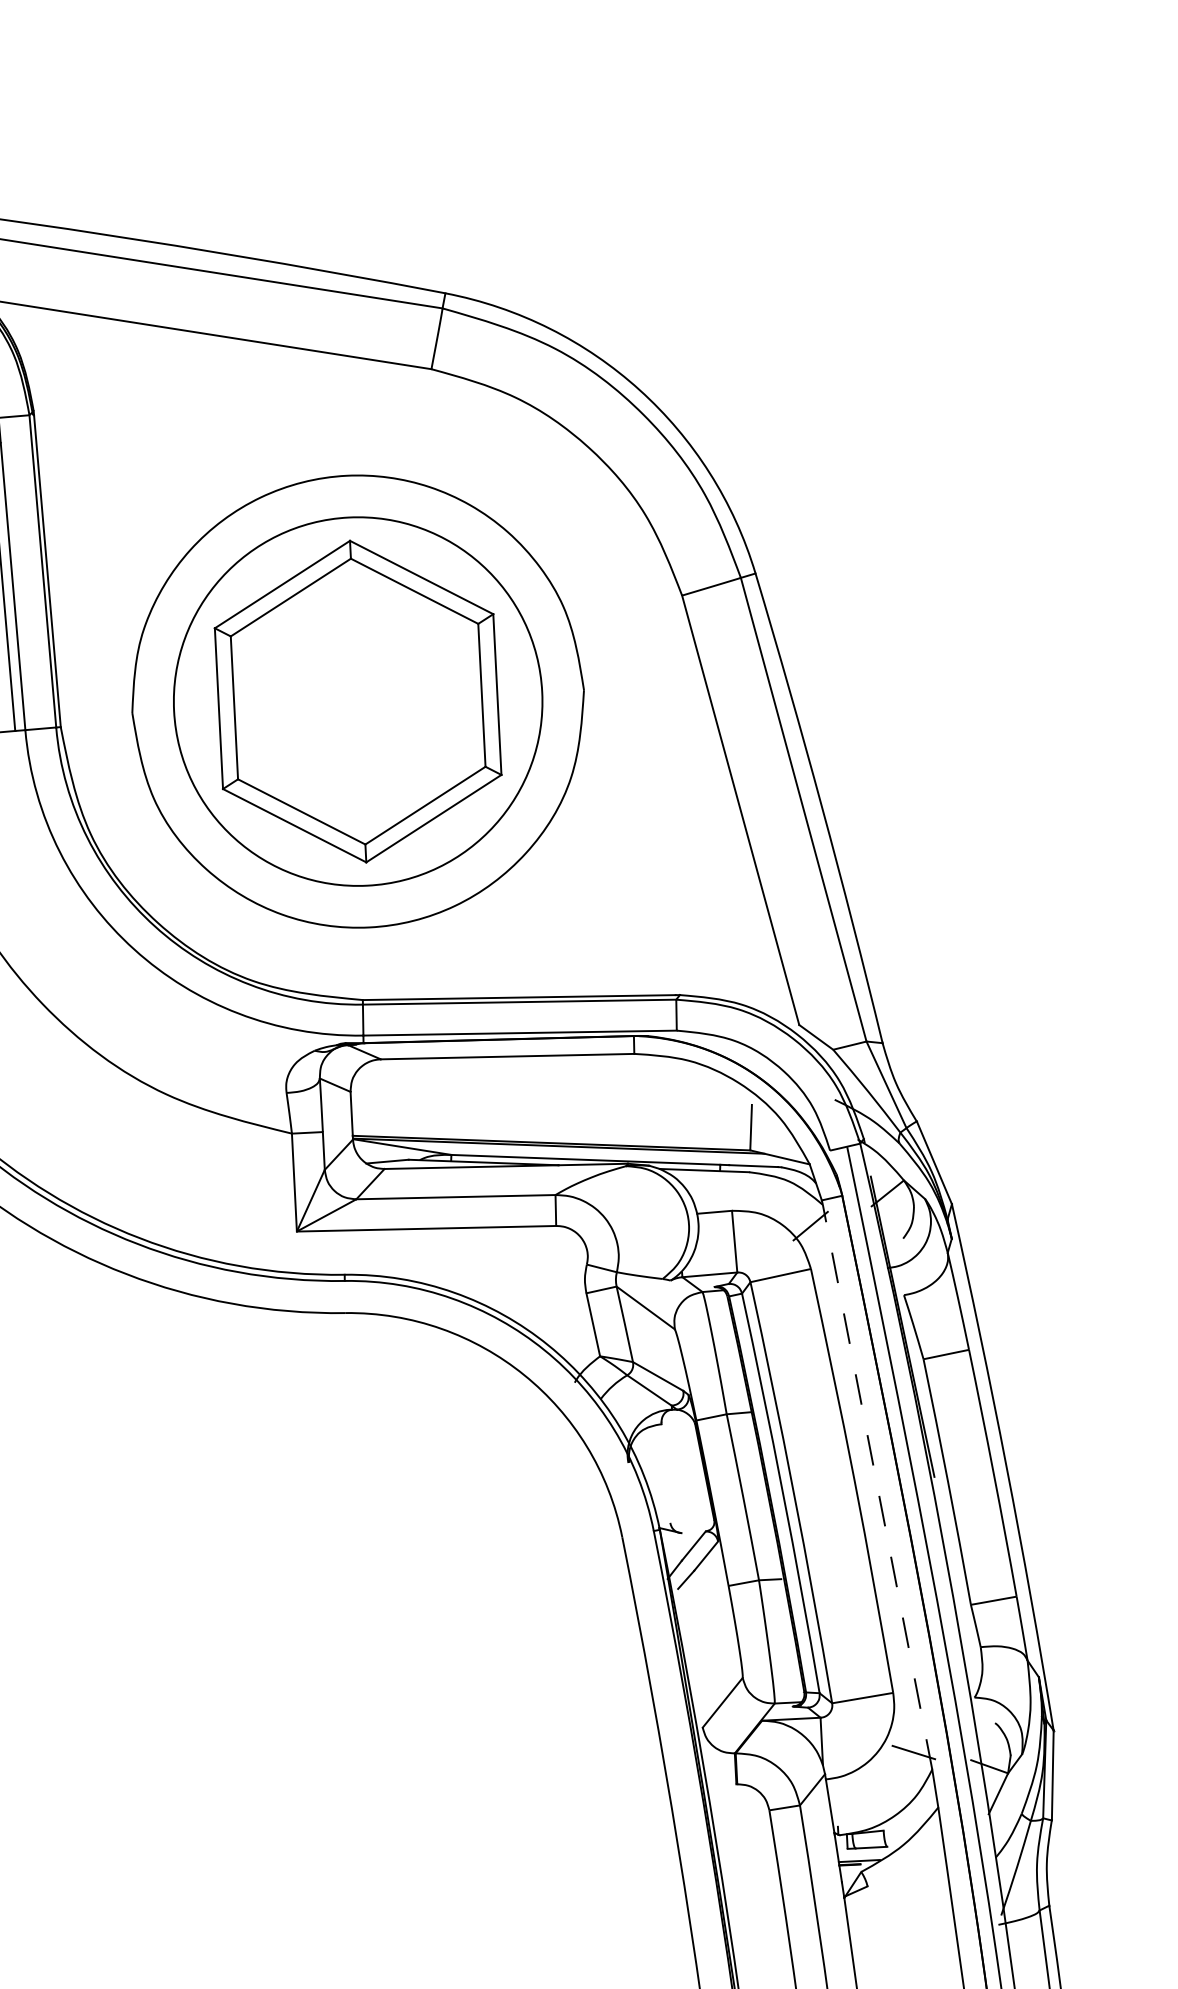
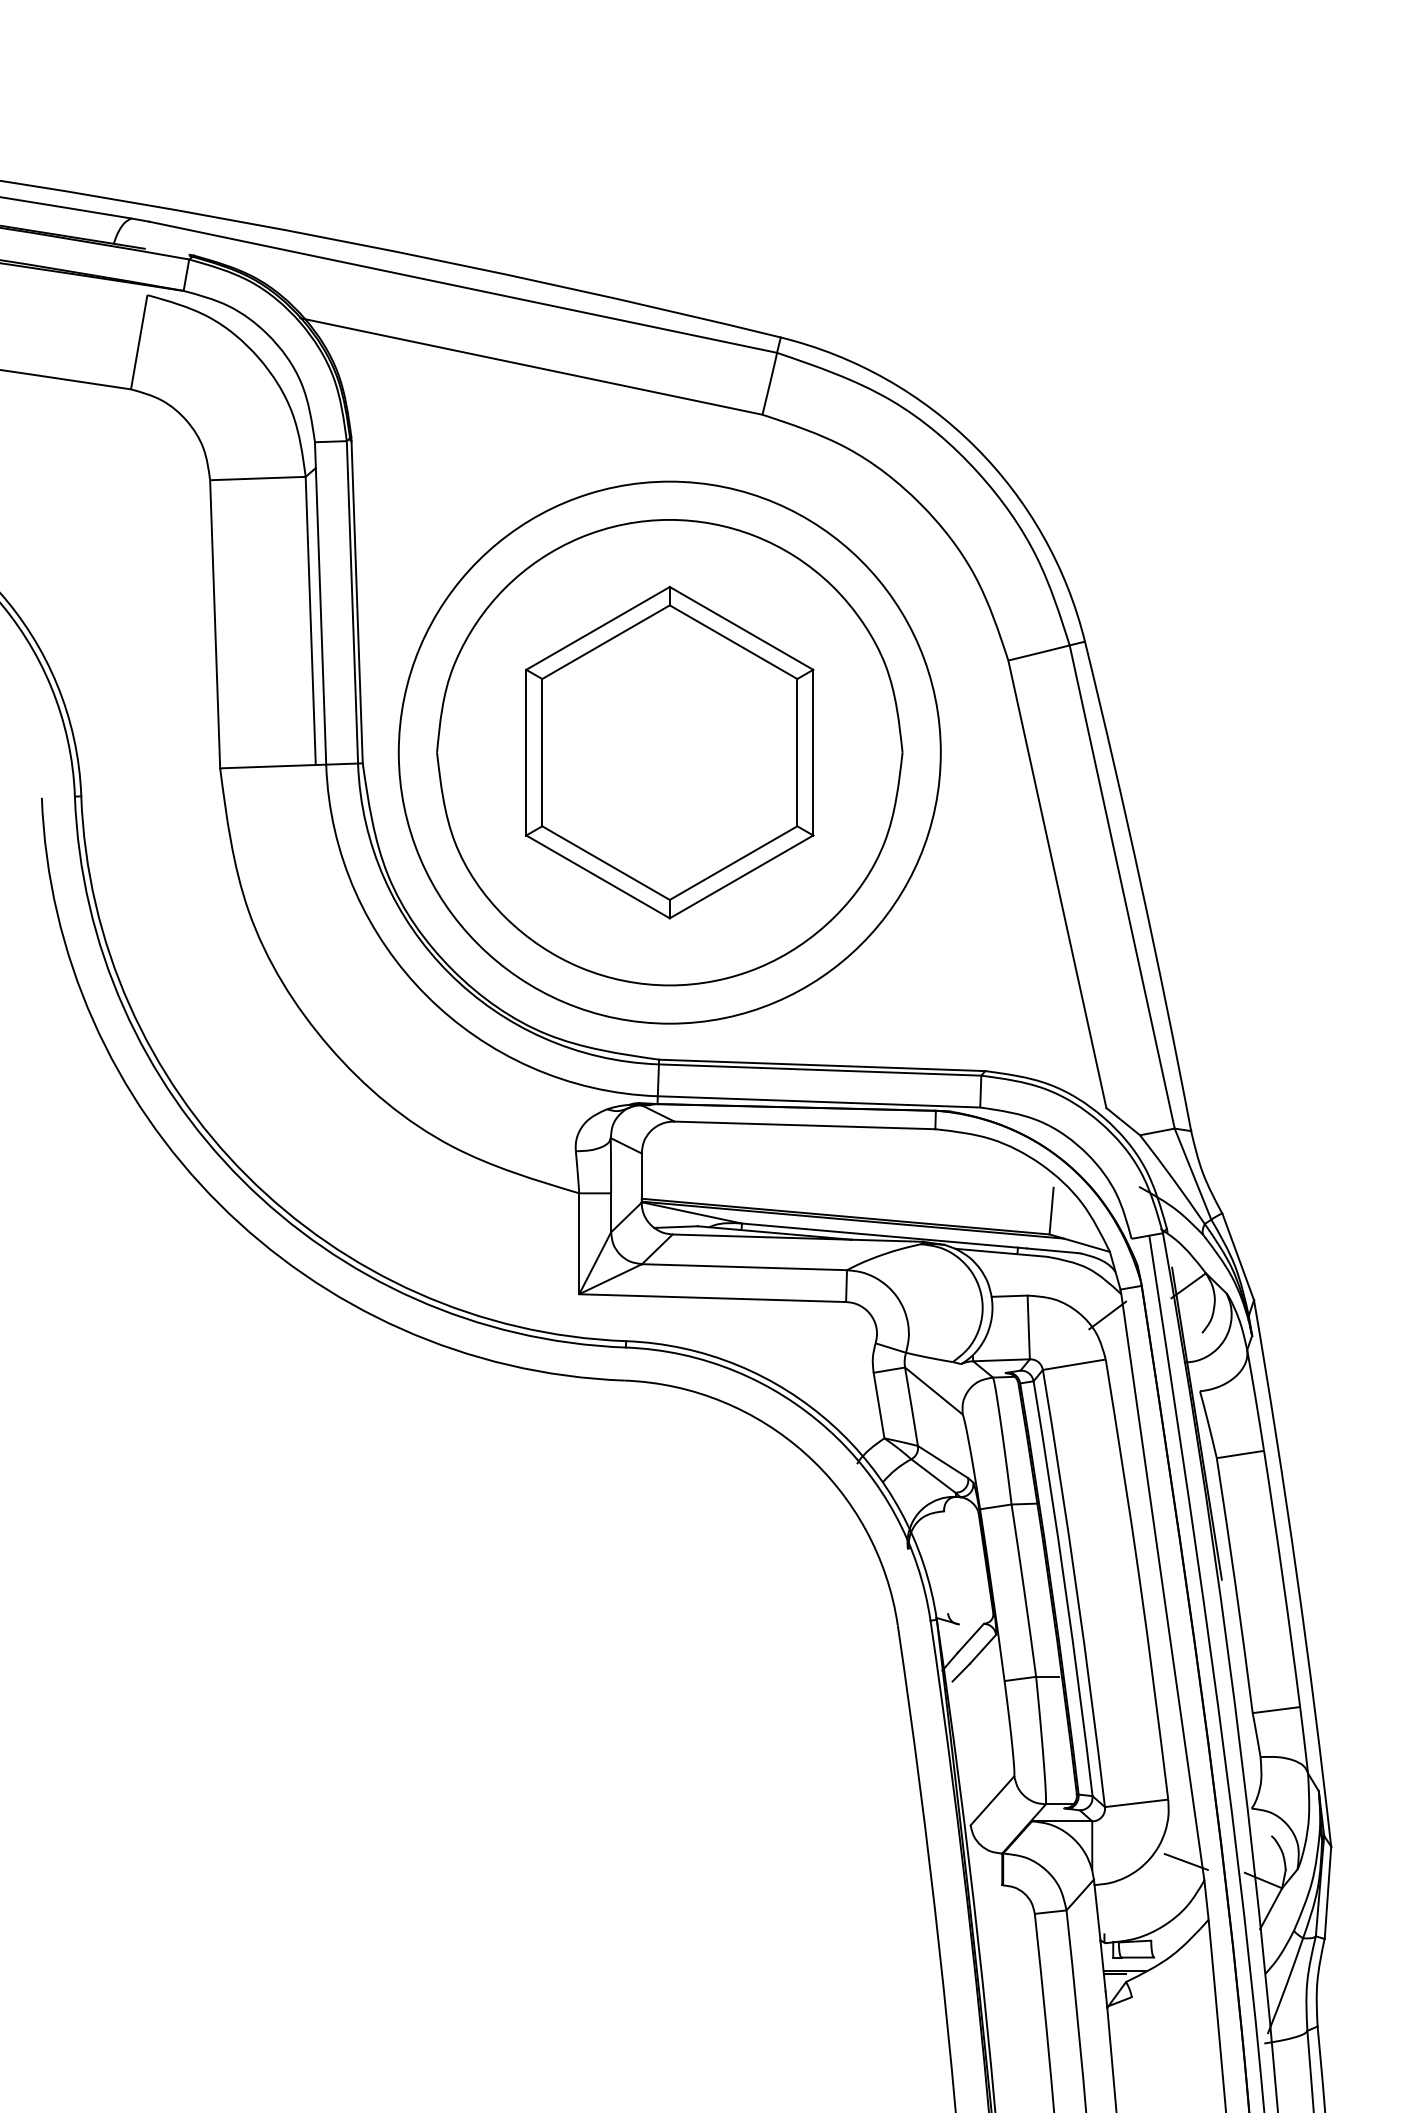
circle: (357, 701) -> (669, 752), size x1.43
line: (877, 1486) -> (1162, 1586), dashed -> solid

